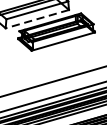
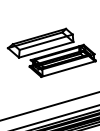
line: (36, 18) -> (45, 49), dashed -> solid

